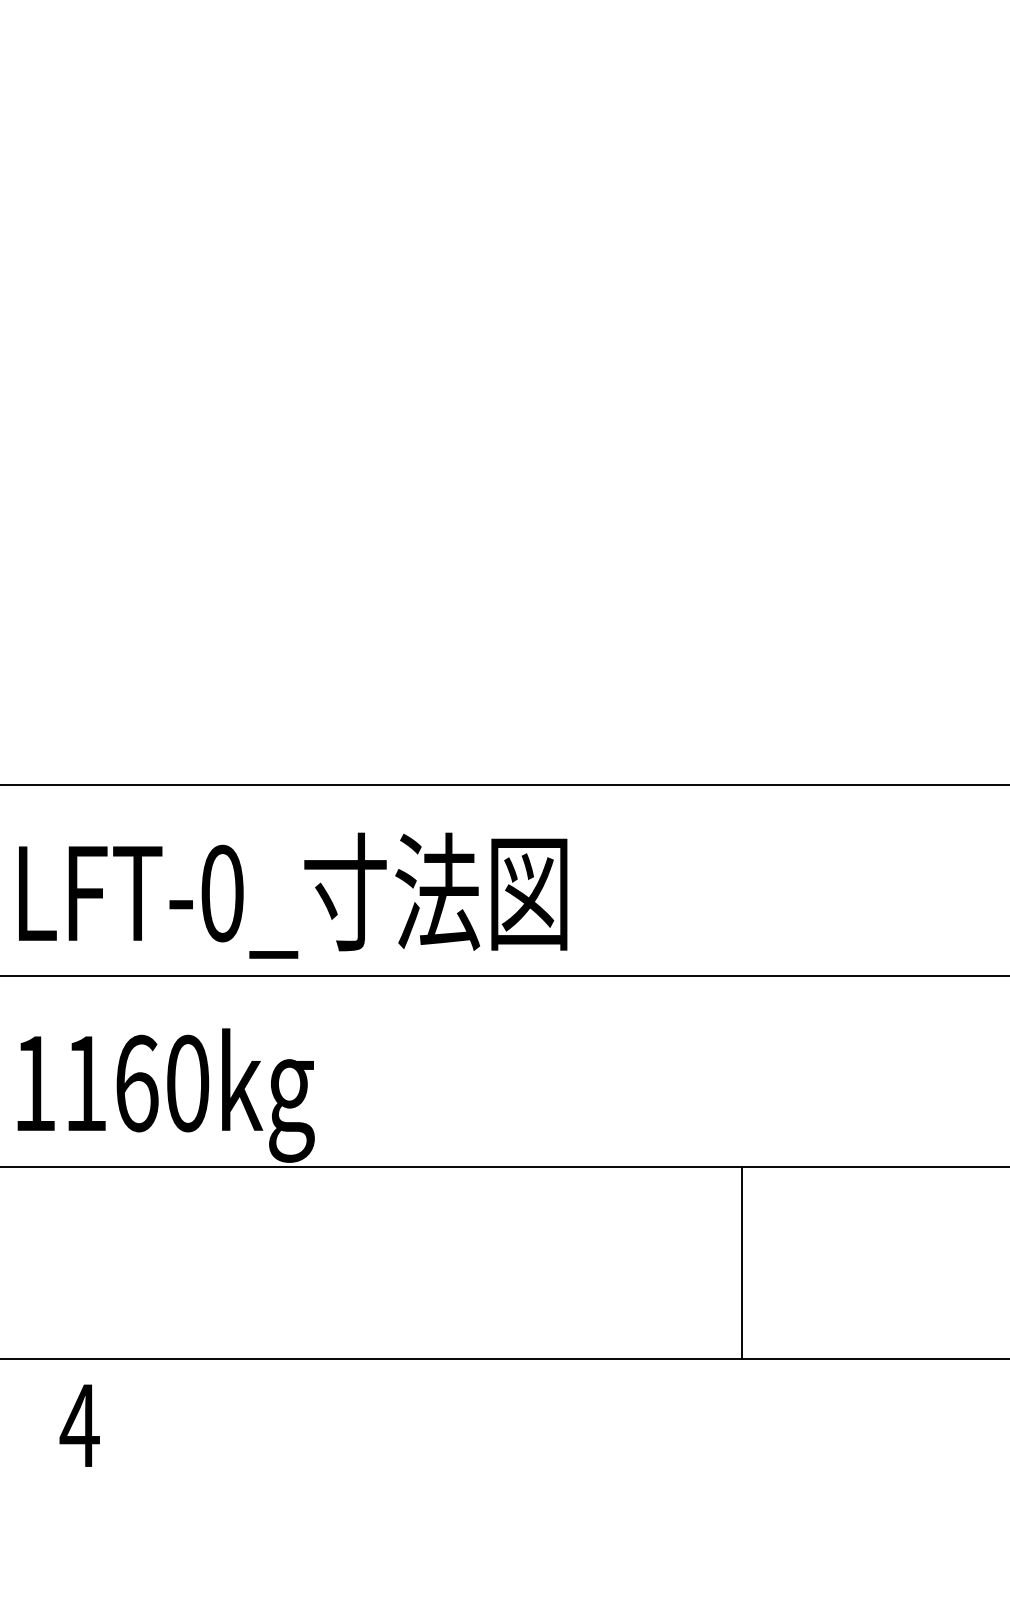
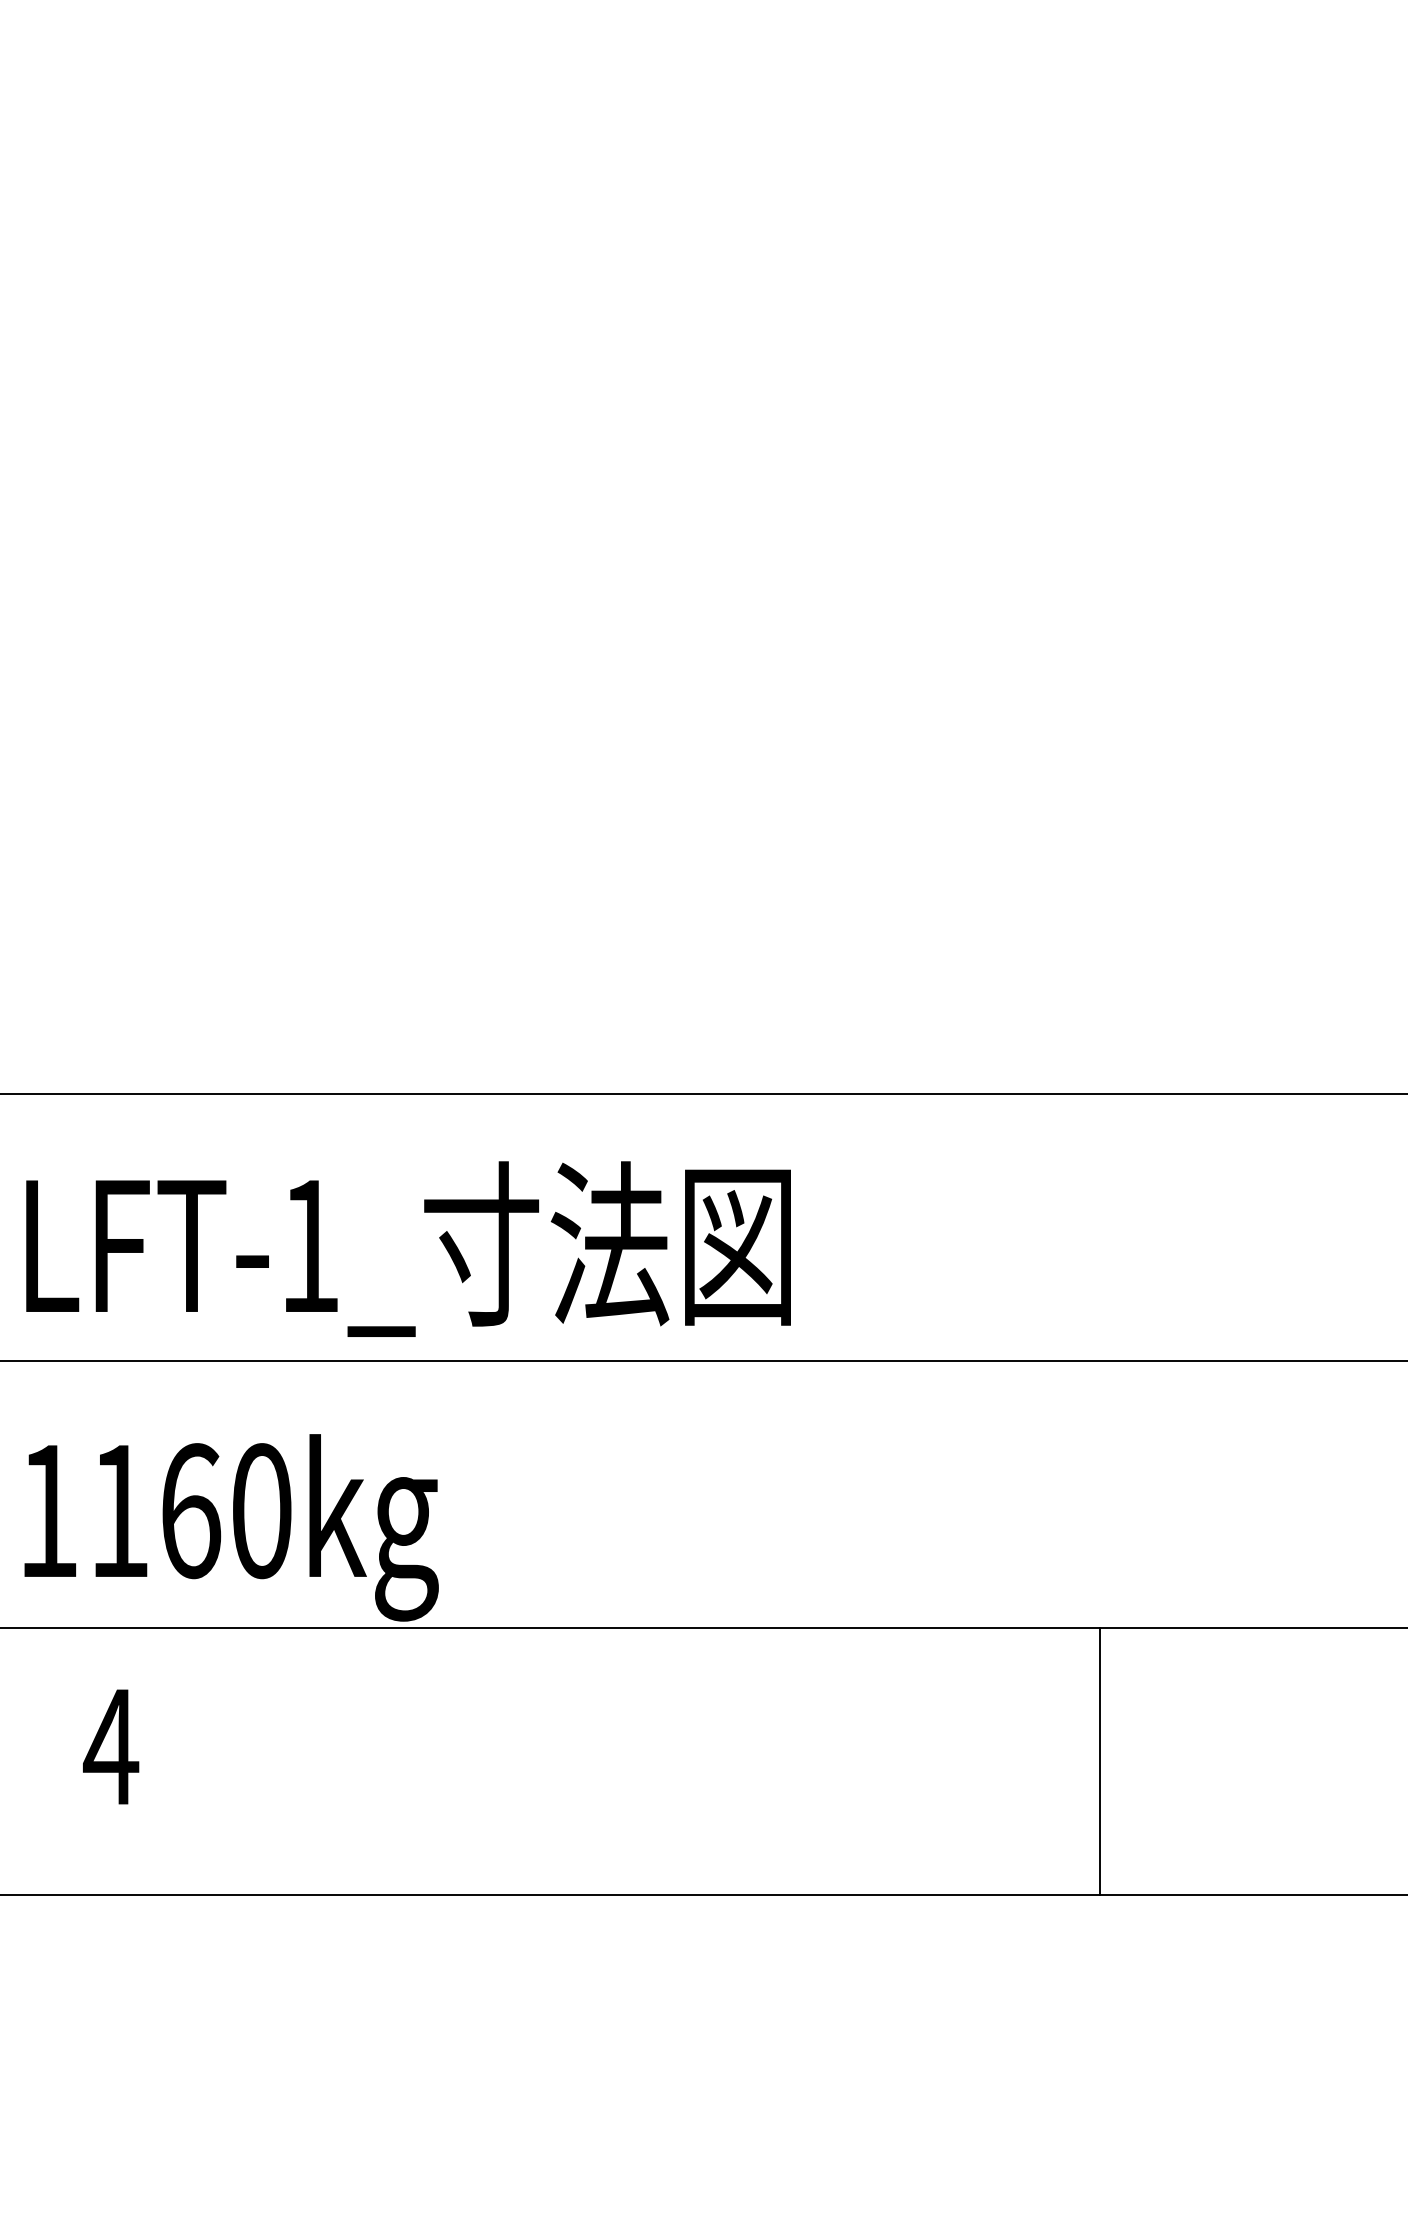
text: (222, 893) -> (310, 1246), LFT-0_ -> LFT-1_
line: (741, 1263) -> (1099, 1761), moved
text: (79, 1425) -> (110, 1746), moved

